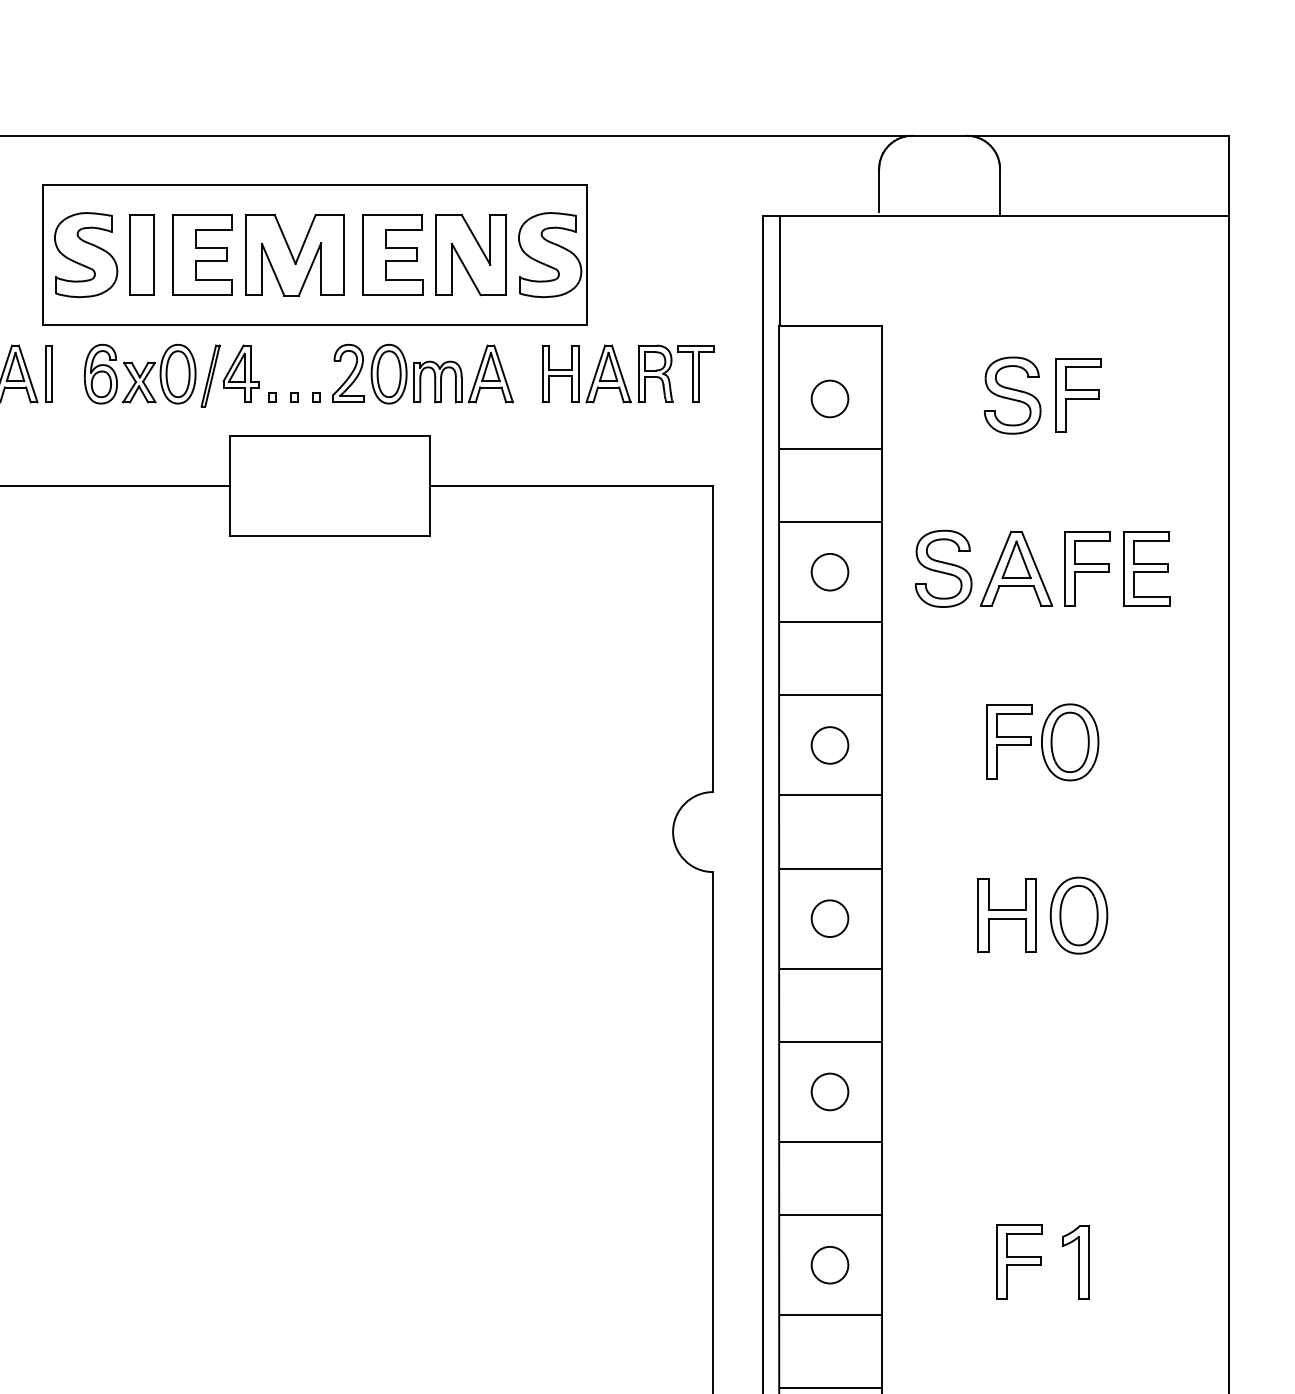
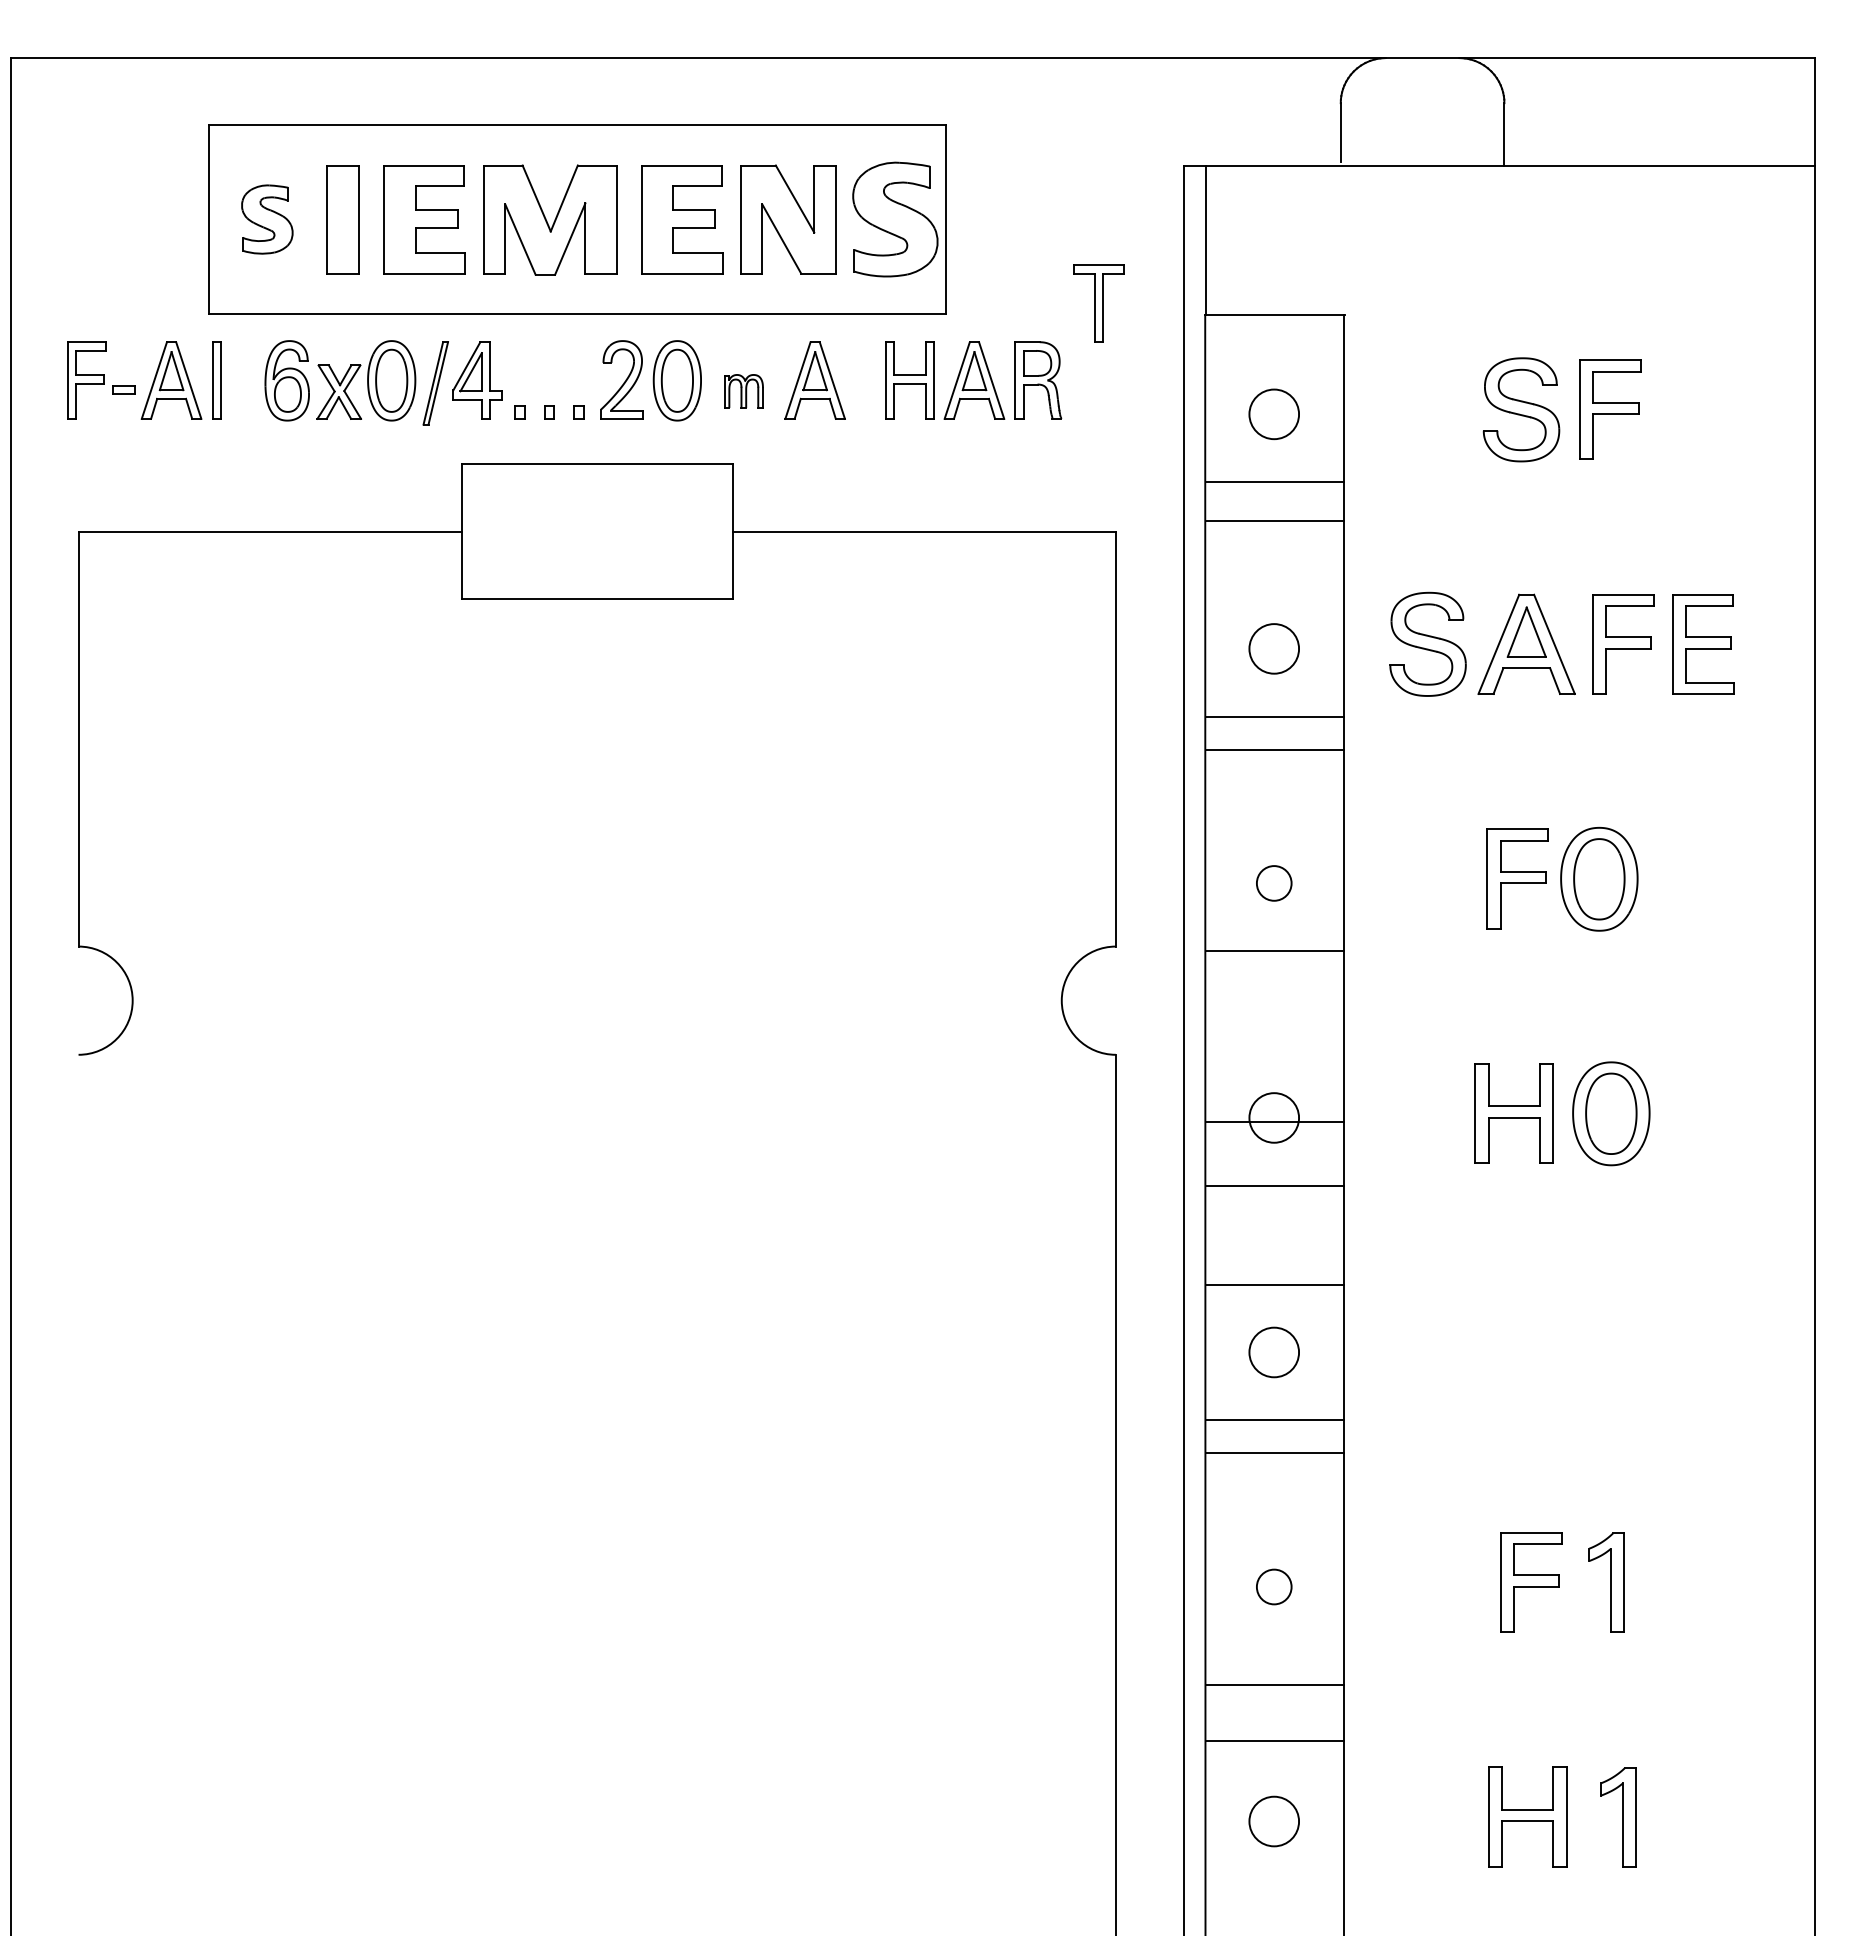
part: (86, 255) -> (267, 219), size x0.6
part: (695, 373) -> (1098, 303), moved
part: (437, 382) -> (743, 391), size x0.6
line: (830, 522) -> (1275, 521), moved
line: (830, 695) -> (1275, 749), moved
circle: (830, 745) -> (1274, 883), size x0.7
line: (830, 868) -> (1275, 1122), moved
line: (830, 1215) -> (1275, 1453), moved
circle: (830, 1264) -> (1274, 1586), size x0.7
line: (830, 1315) -> (1275, 1740), moved
line: (830, 1388) -> (1275, 1684), moved

